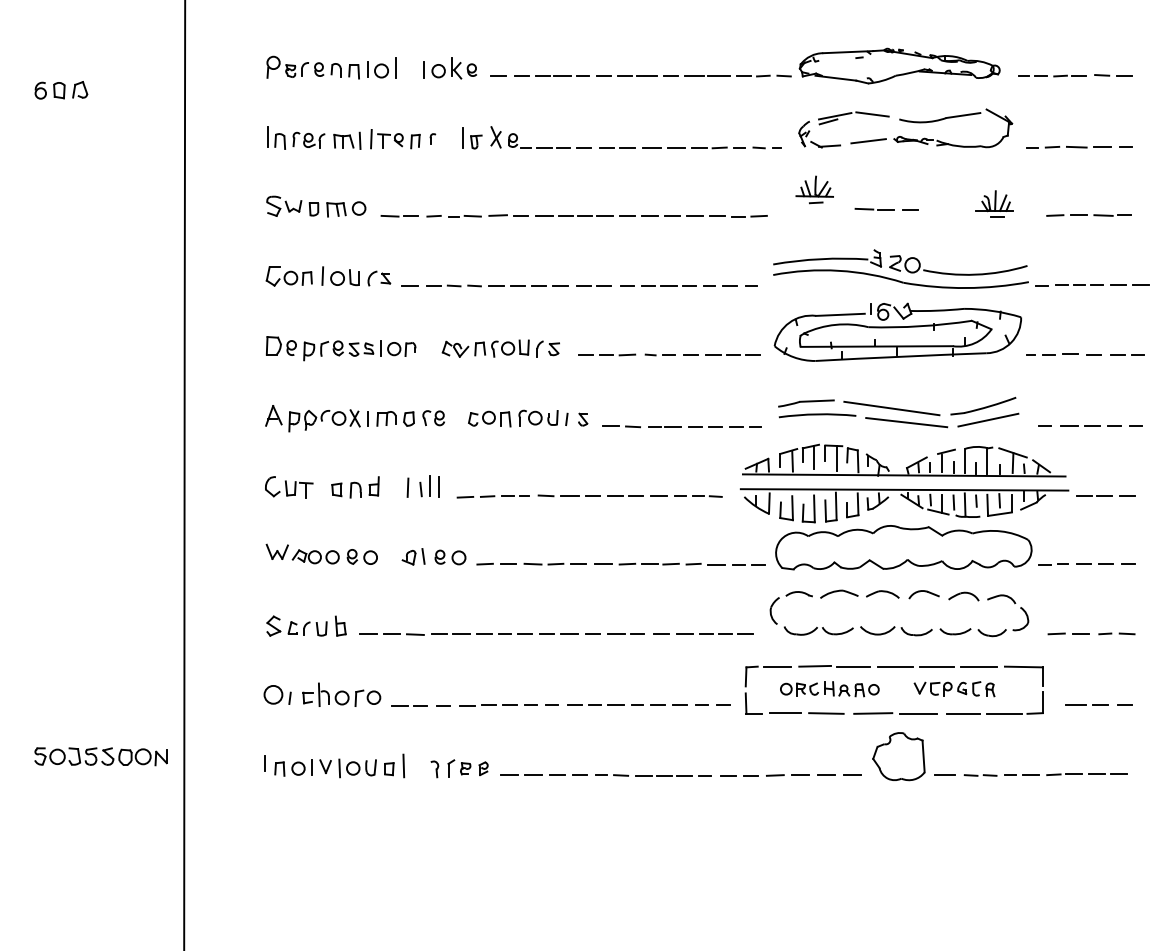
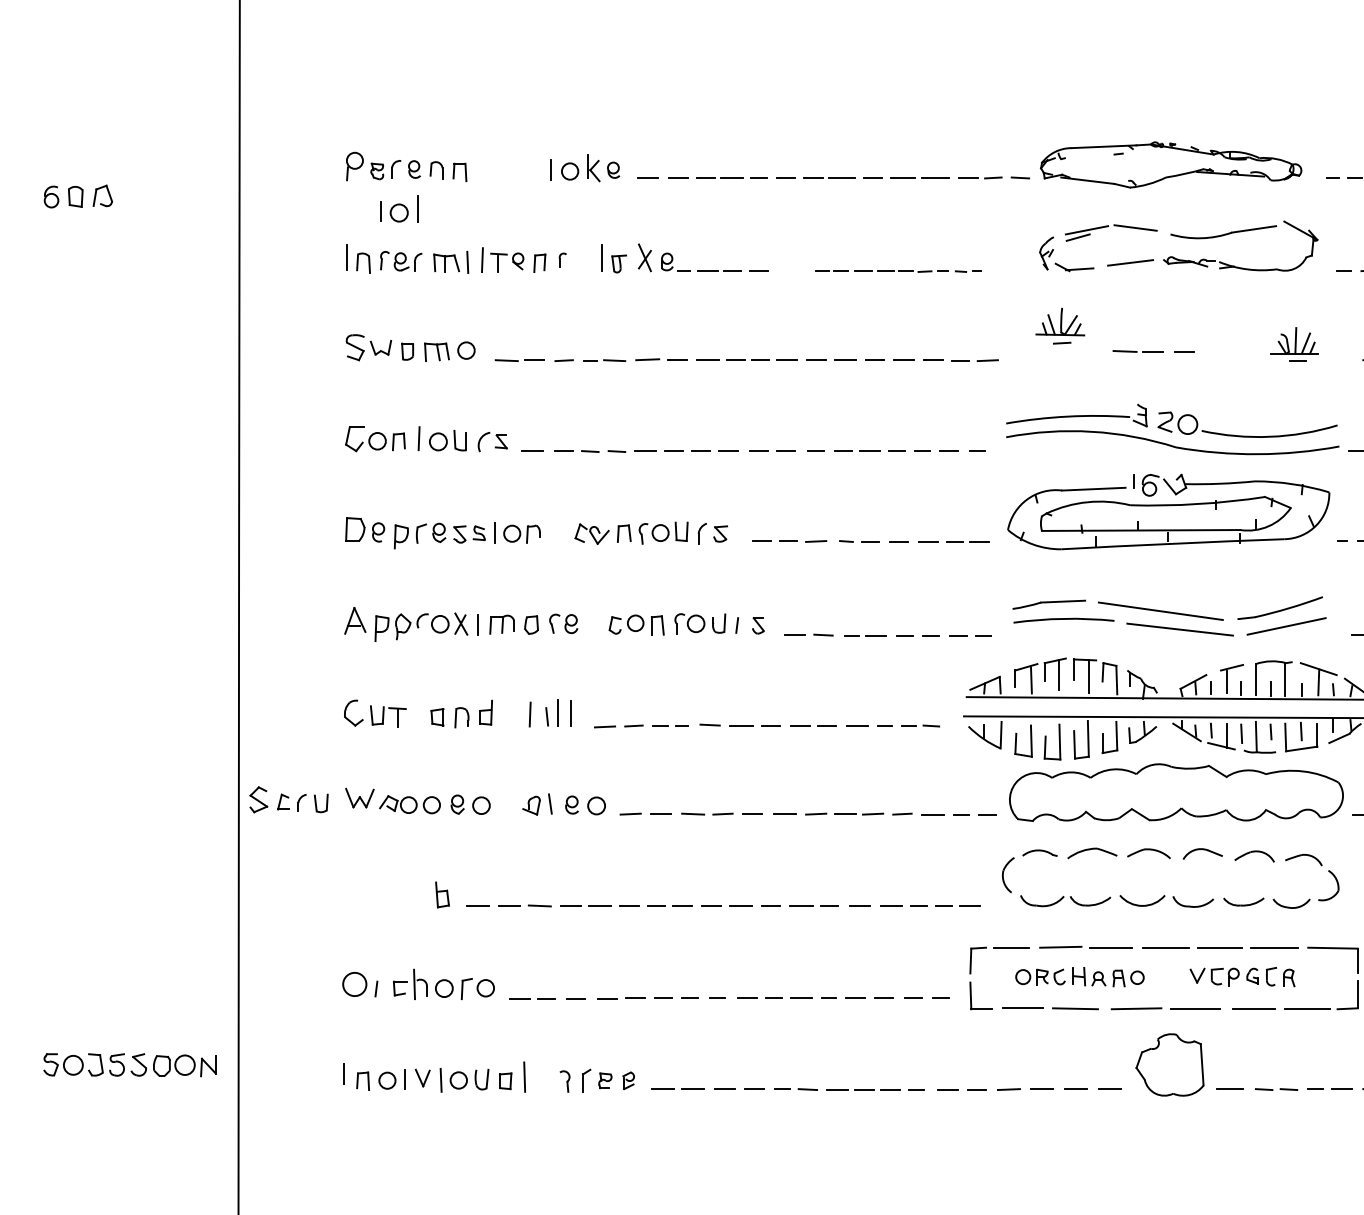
part: (381, 67) -> (399, 208), moved
part: (690, 147) -> (898, 271), size x0.7
part: (296, 625) -> (288, 798), moved

